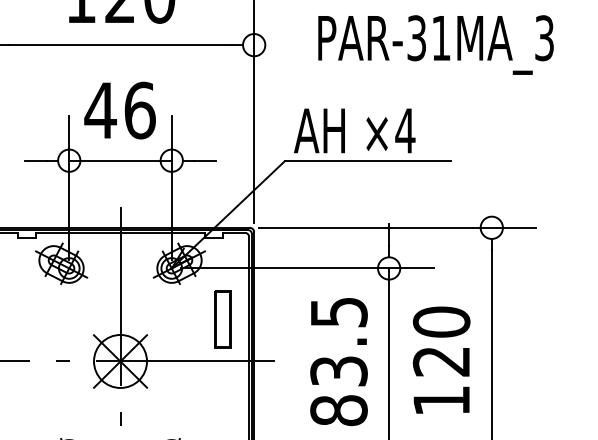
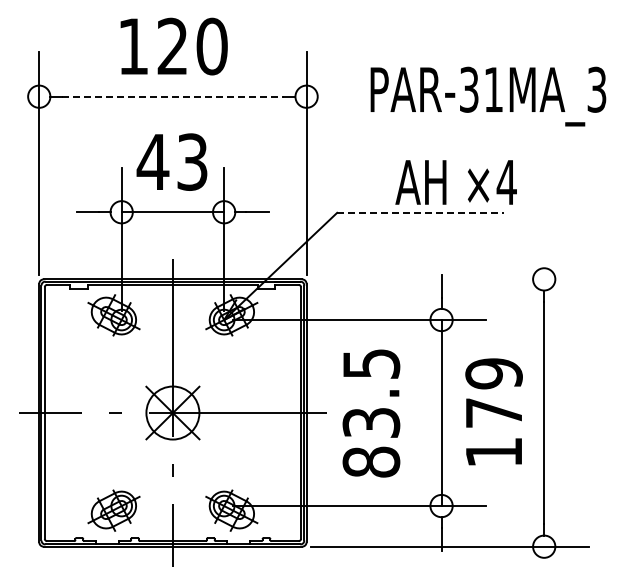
line: (121, 44) -> (173, 96), solid -> dashed
text: (140, 109) -> (192, 161), 46 -> 43
text: (354, 130) -> (455, 182), moved
line: (368, 160) -> (420, 212), solid -> dashed
line: (397, 227) -> (449, 279), removed
part: (222, 318) -> (274, 370), removed
text: (441, 341) -> (493, 393), 120 -> 179
text: (339, 361) -> (371, 413), moved

